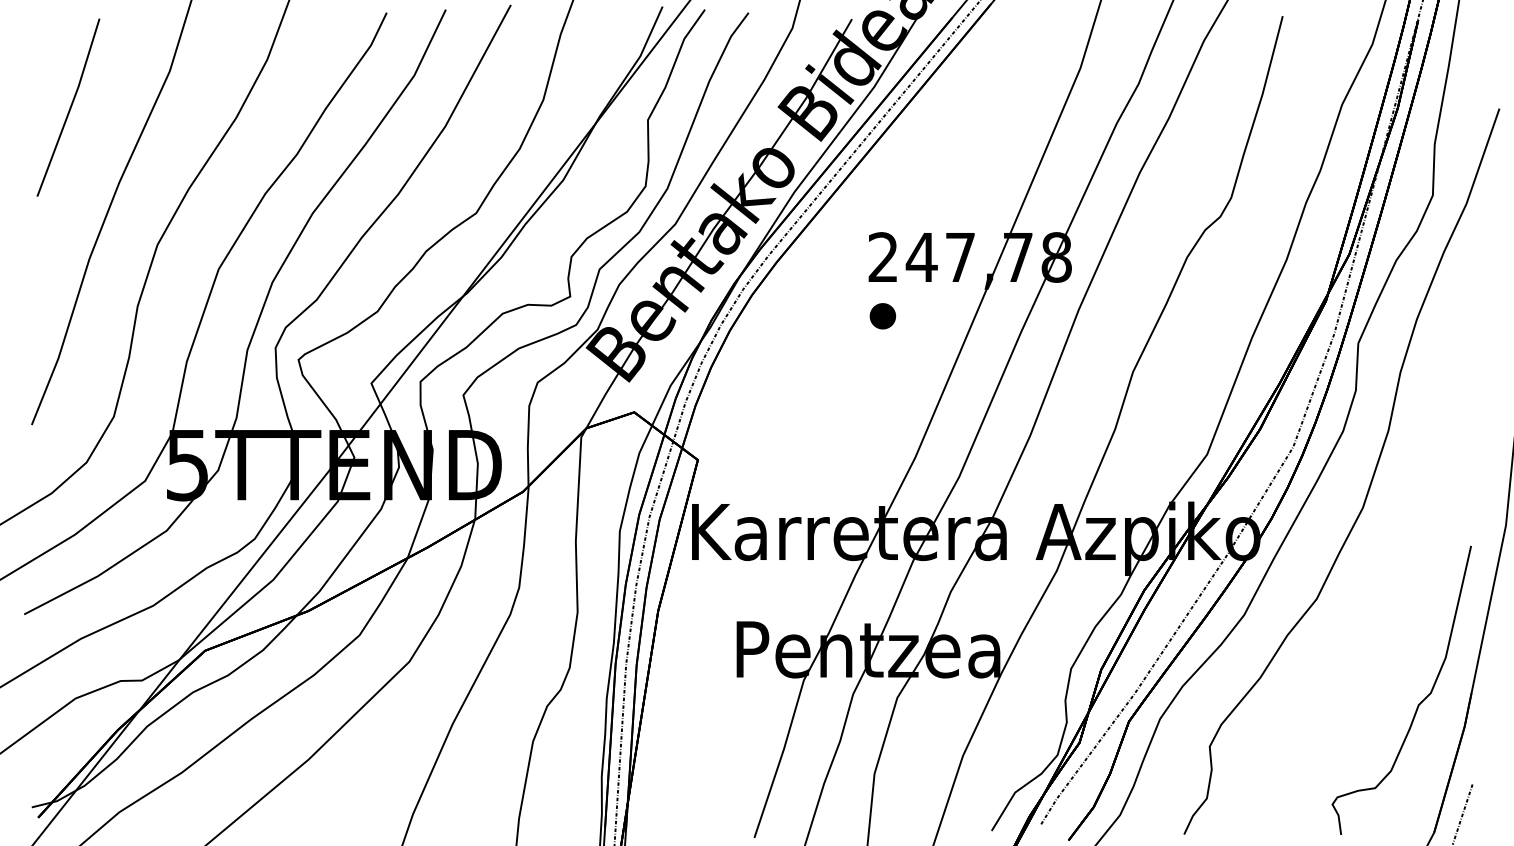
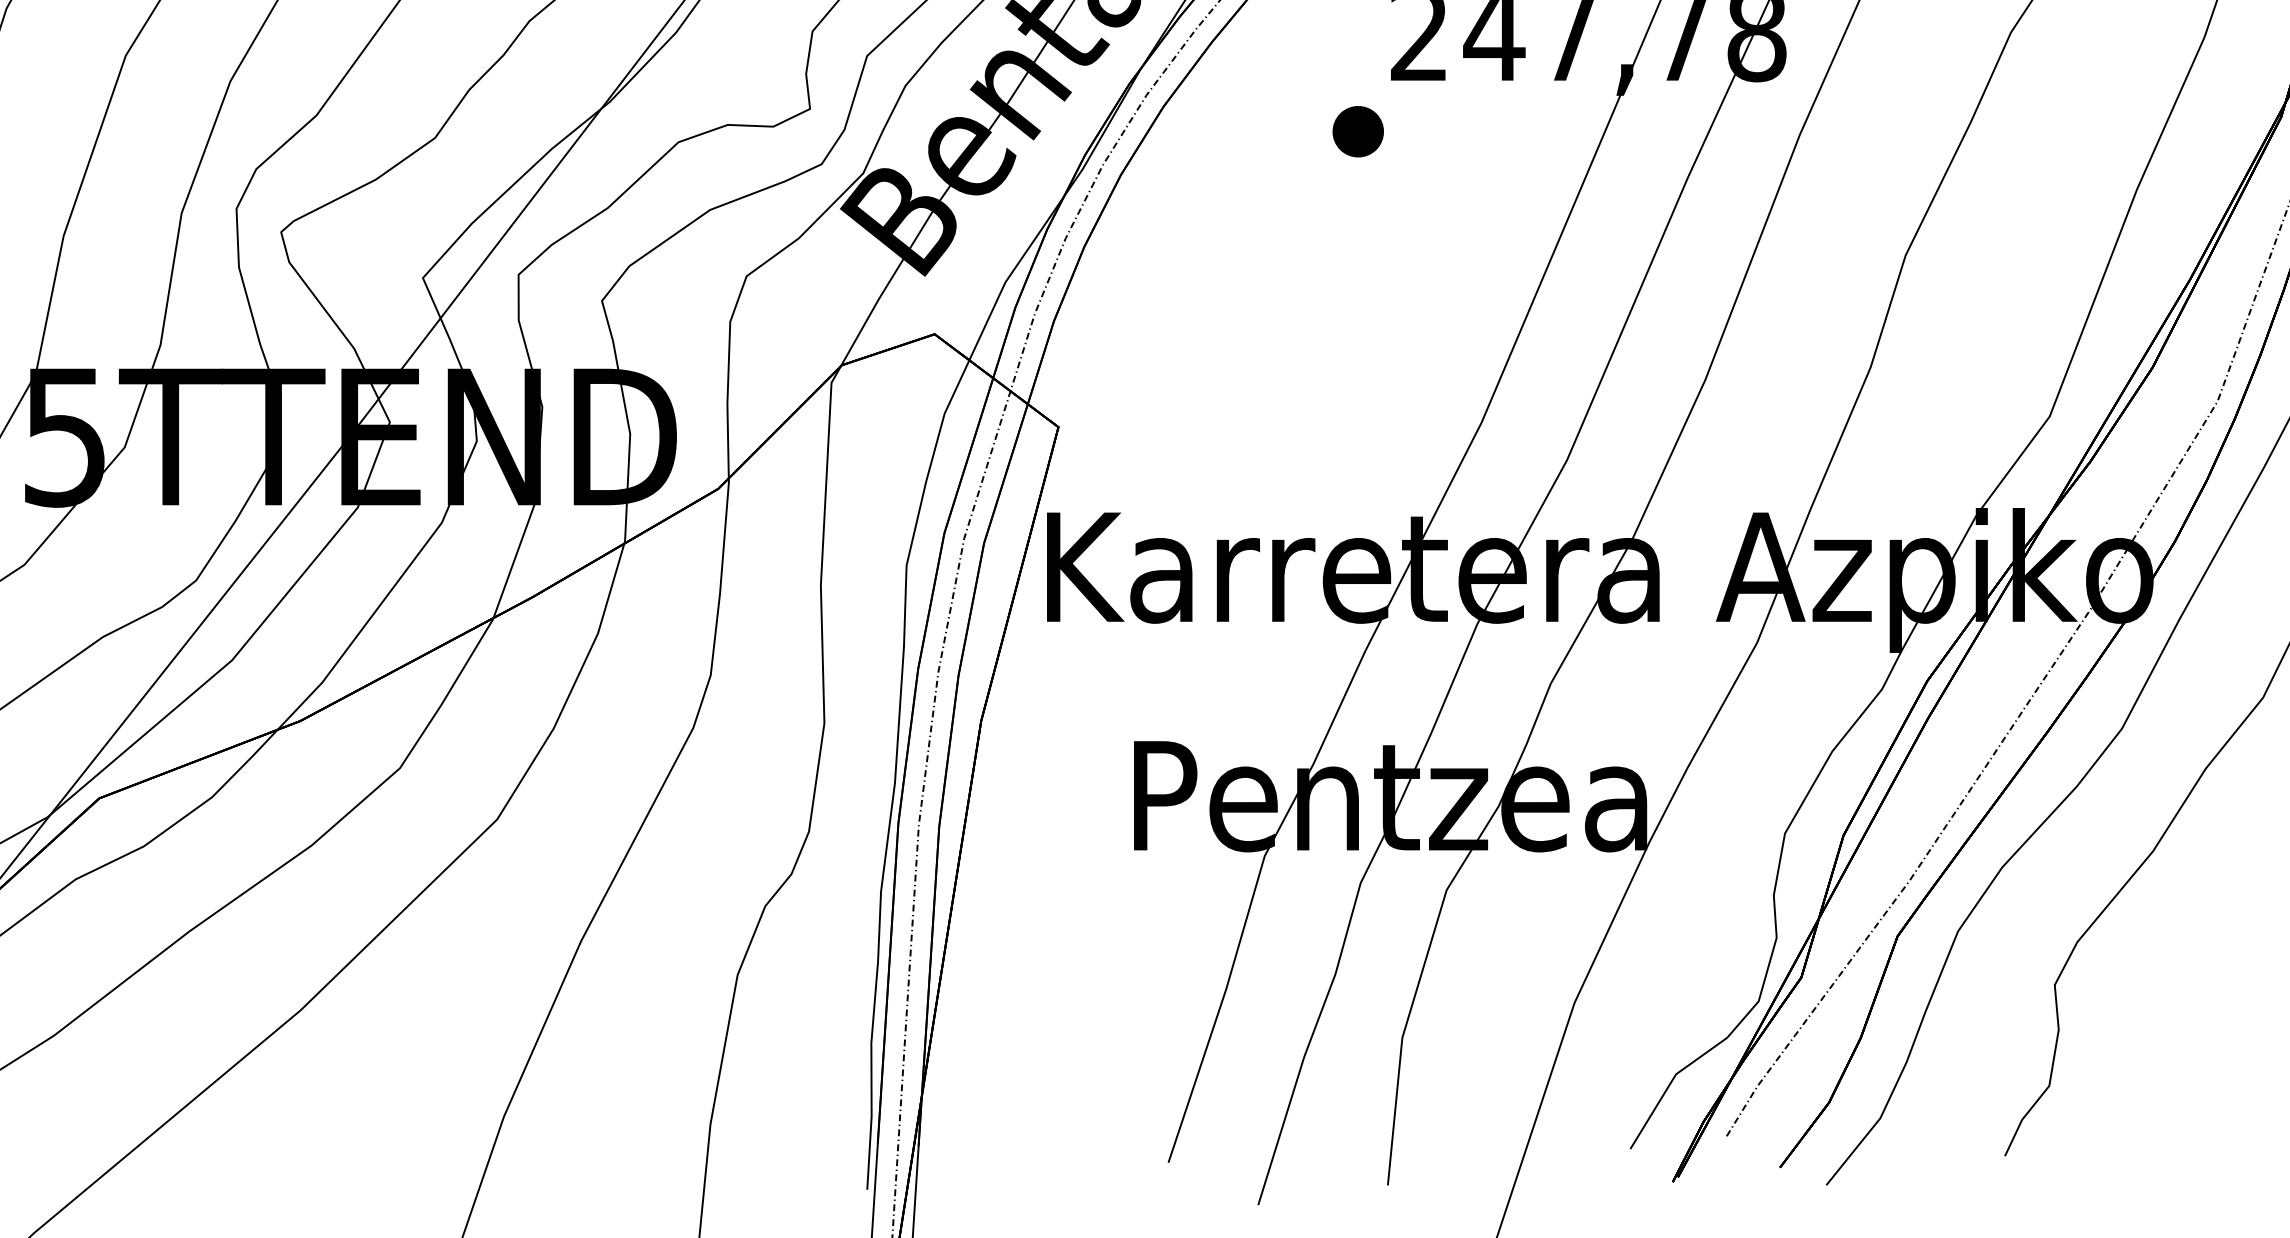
part: (882, 316) -> (1357, 132), moved

